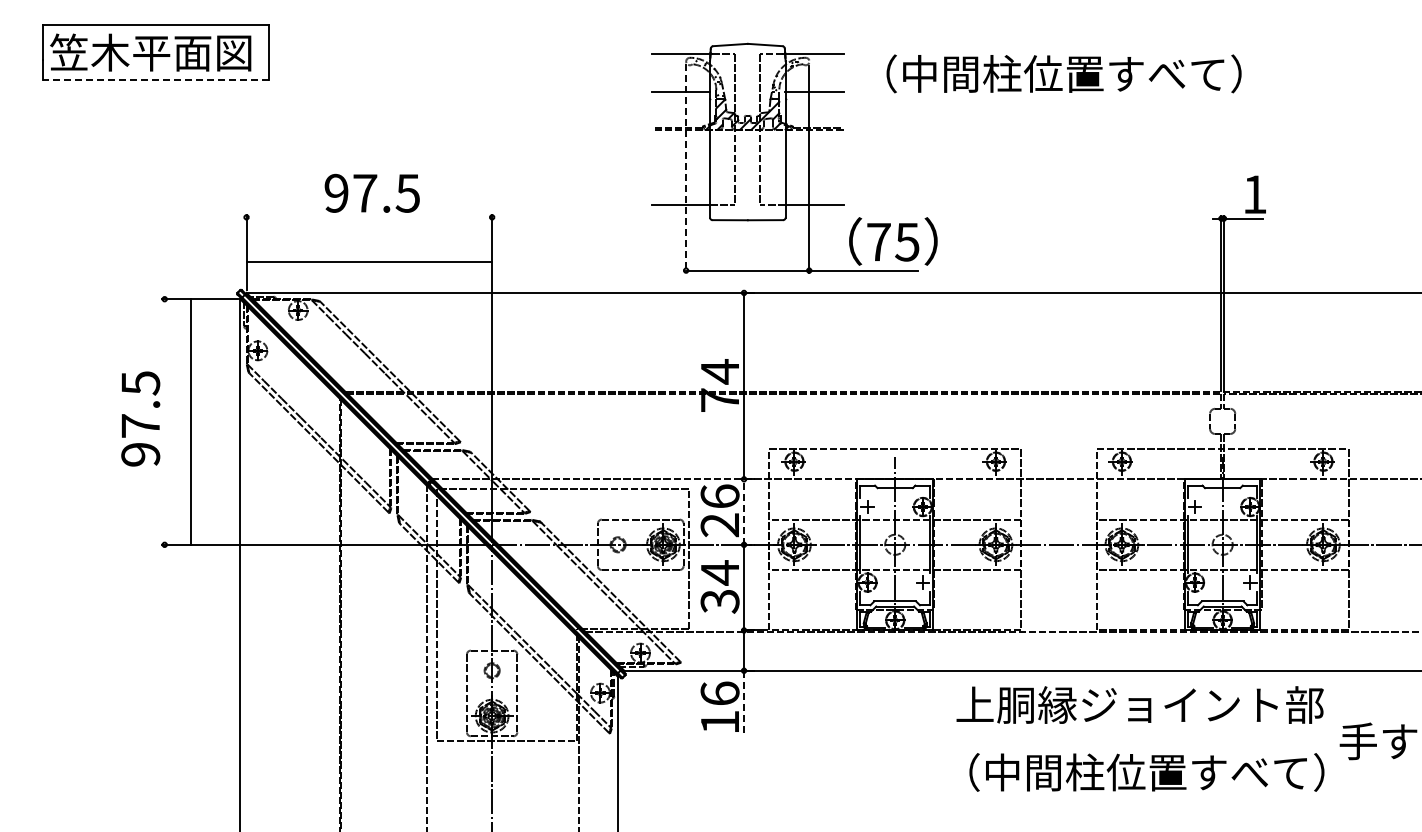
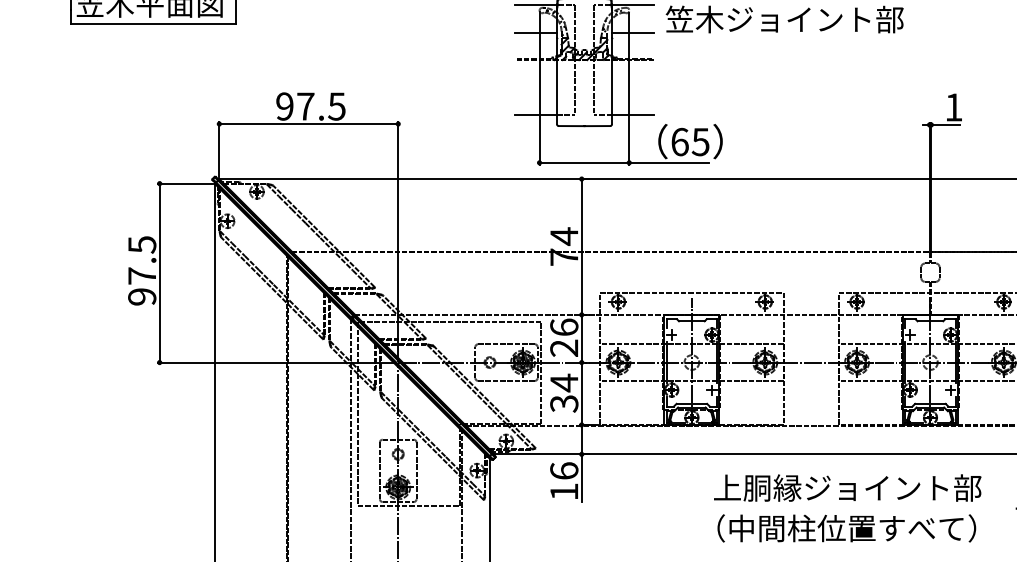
text: (1050, 73) -> (804, 19), （中間柱位置すべて） -> 笠木ジョイント部
line: (155, 80) -> (152, 24), dashed -> solid
line: (686, 168) -> (539, 88), dashed -> solid
text: (879, 241) -> (680, 141), 75 -> 65
line: (369, 262) -> (308, 124), moved
line: (190, 421) -> (159, 272), moved
line: (744, 512) -> (582, 339), dashed -> solid
line: (744, 703) -> (582, 478), dashed -> solid
text: (1139, 704) -> (847, 487), moved
text: (1146, 772) -> (846, 528), moved

